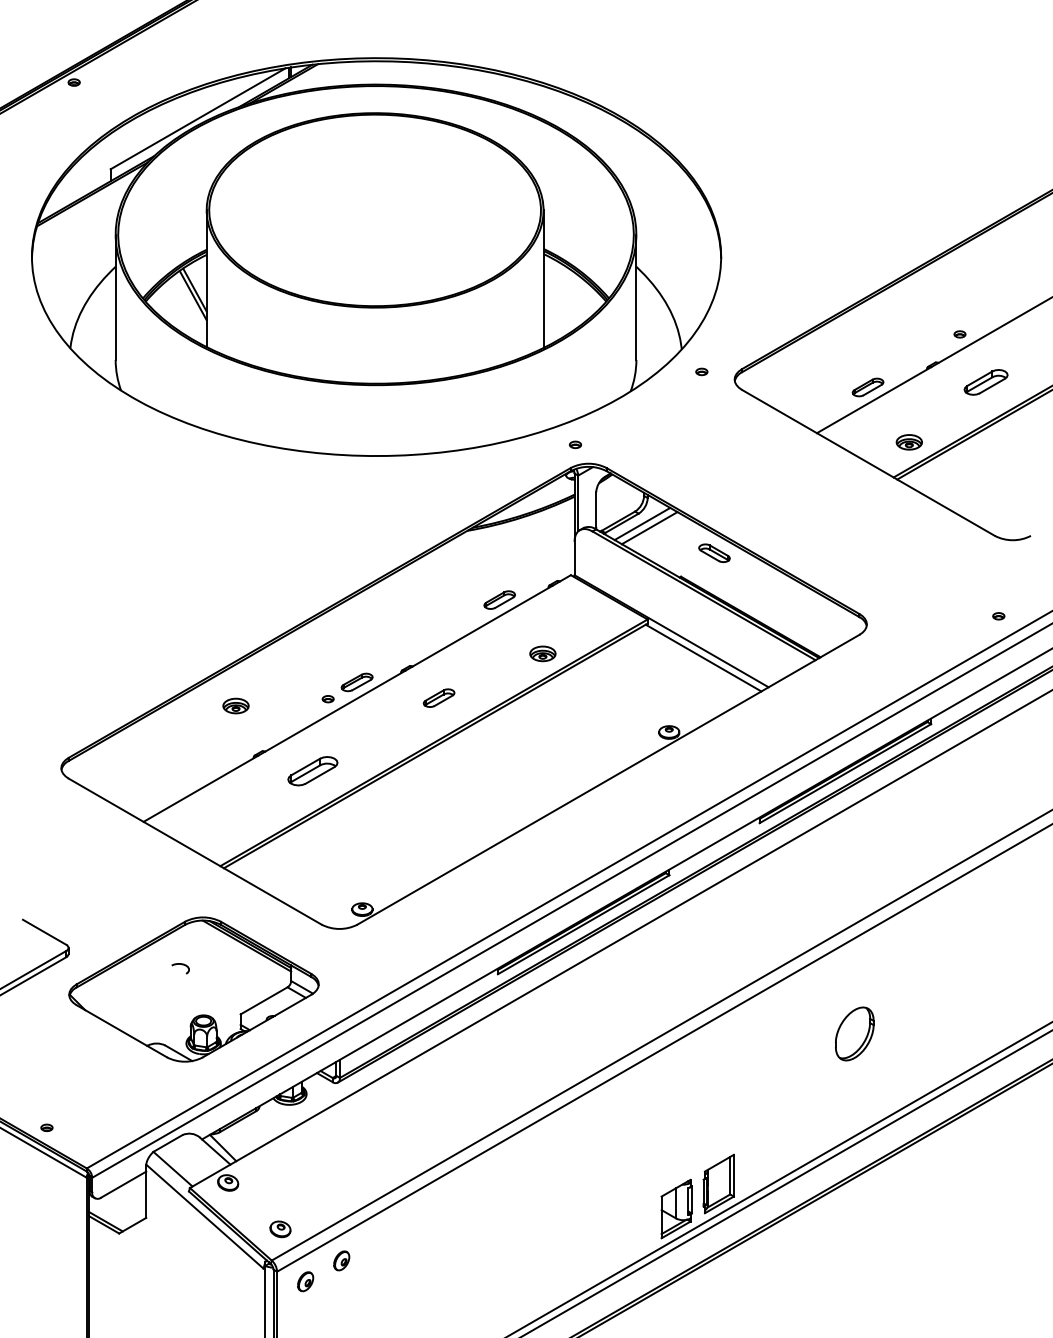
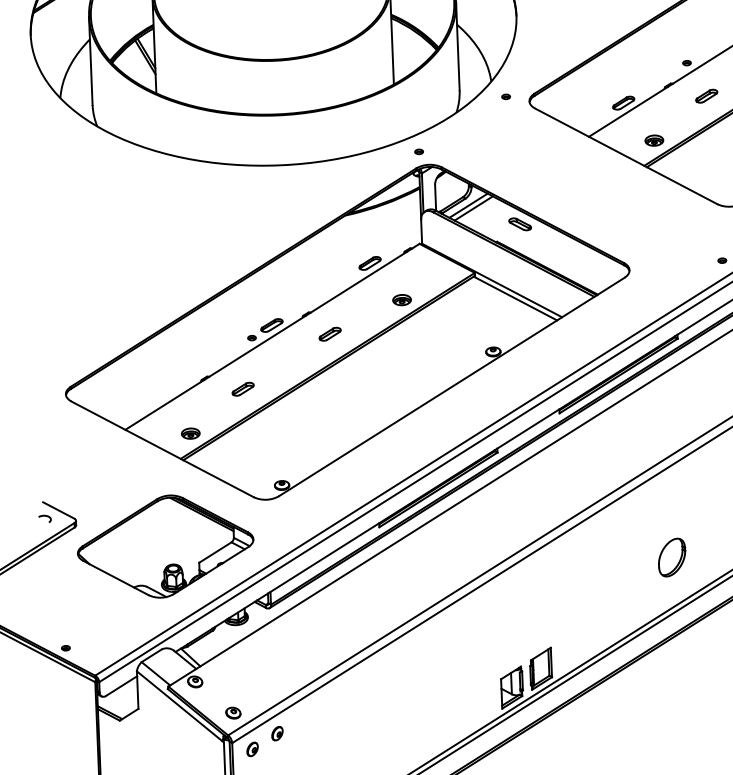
part: (985, 382) -> (706, 96), size x0.71
part: (235, 705) -> (190, 433), moved
part: (312, 770) -> (242, 388), size x0.62
curve: (182, 965) -> (46, 516), moved
part: (854, 1033) -> (671, 557), moved

